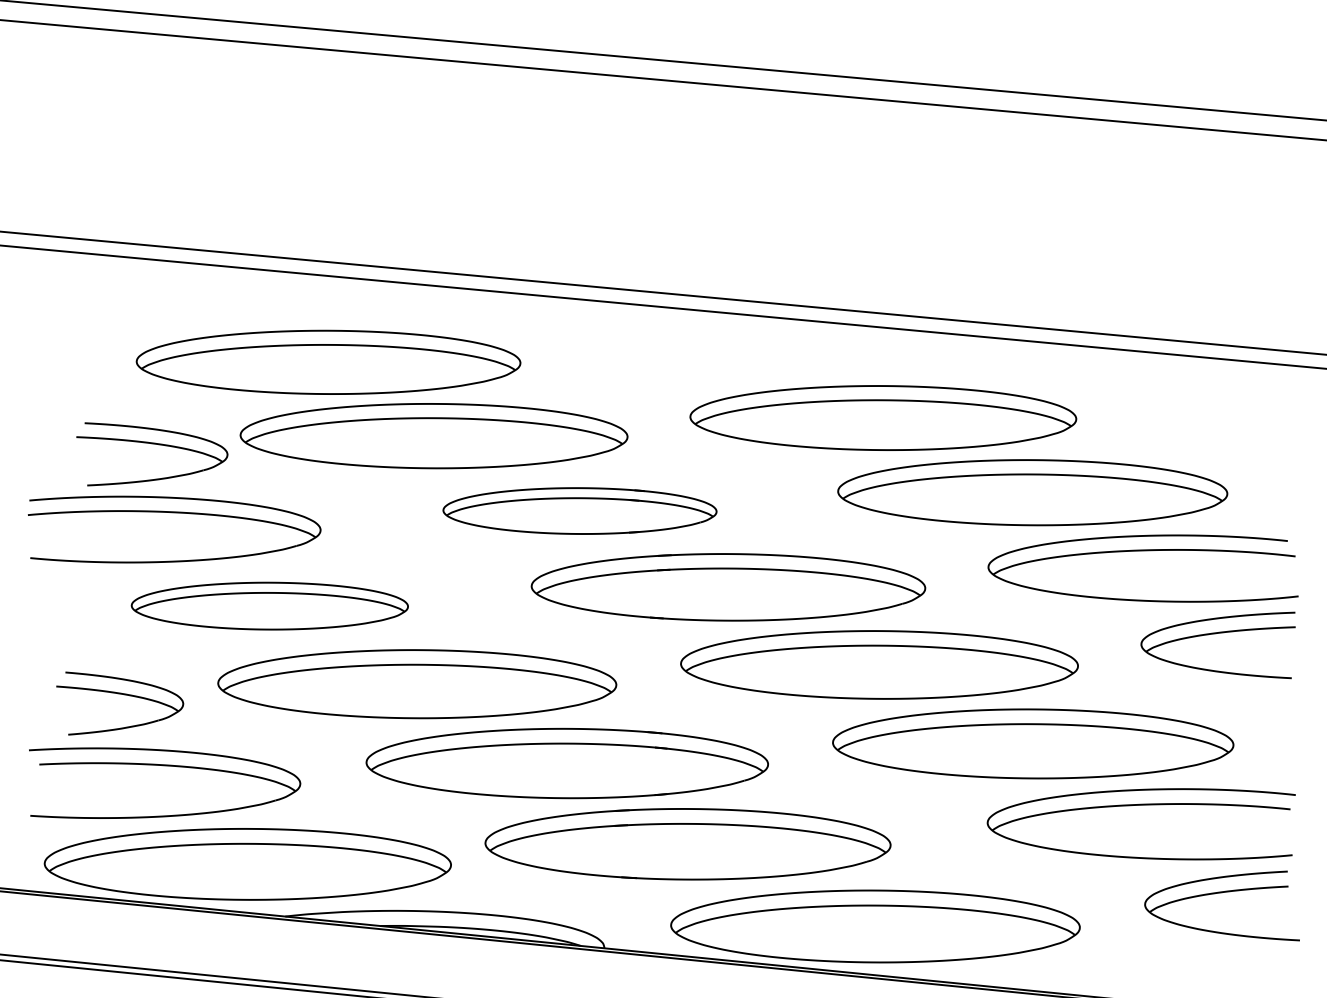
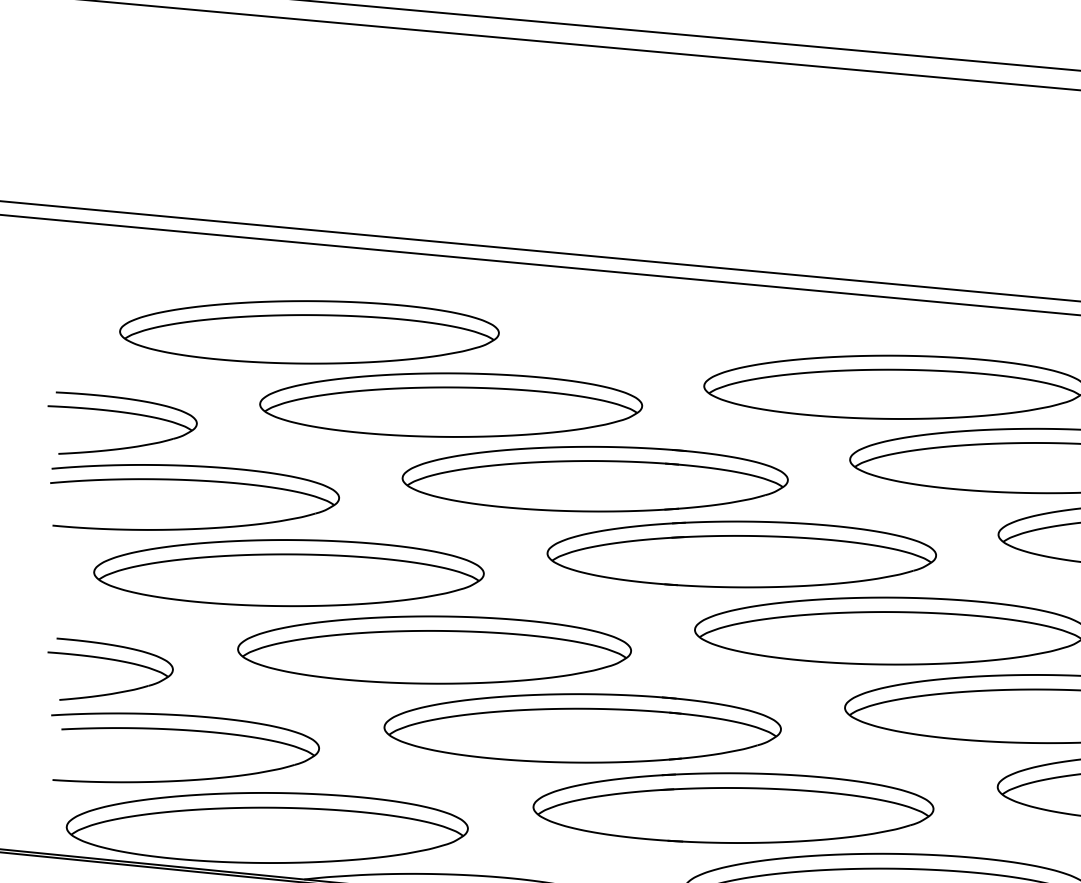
part: (328, 361) -> (309, 331), moved
part: (152, 444) -> (122, 413), moved
part: (579, 510) -> (594, 478), size x1.43
part: (269, 605) -> (288, 572), size x1.43
part: (124, 695) -> (114, 661), moved
part: (687, 844) -> (732, 808), moved

